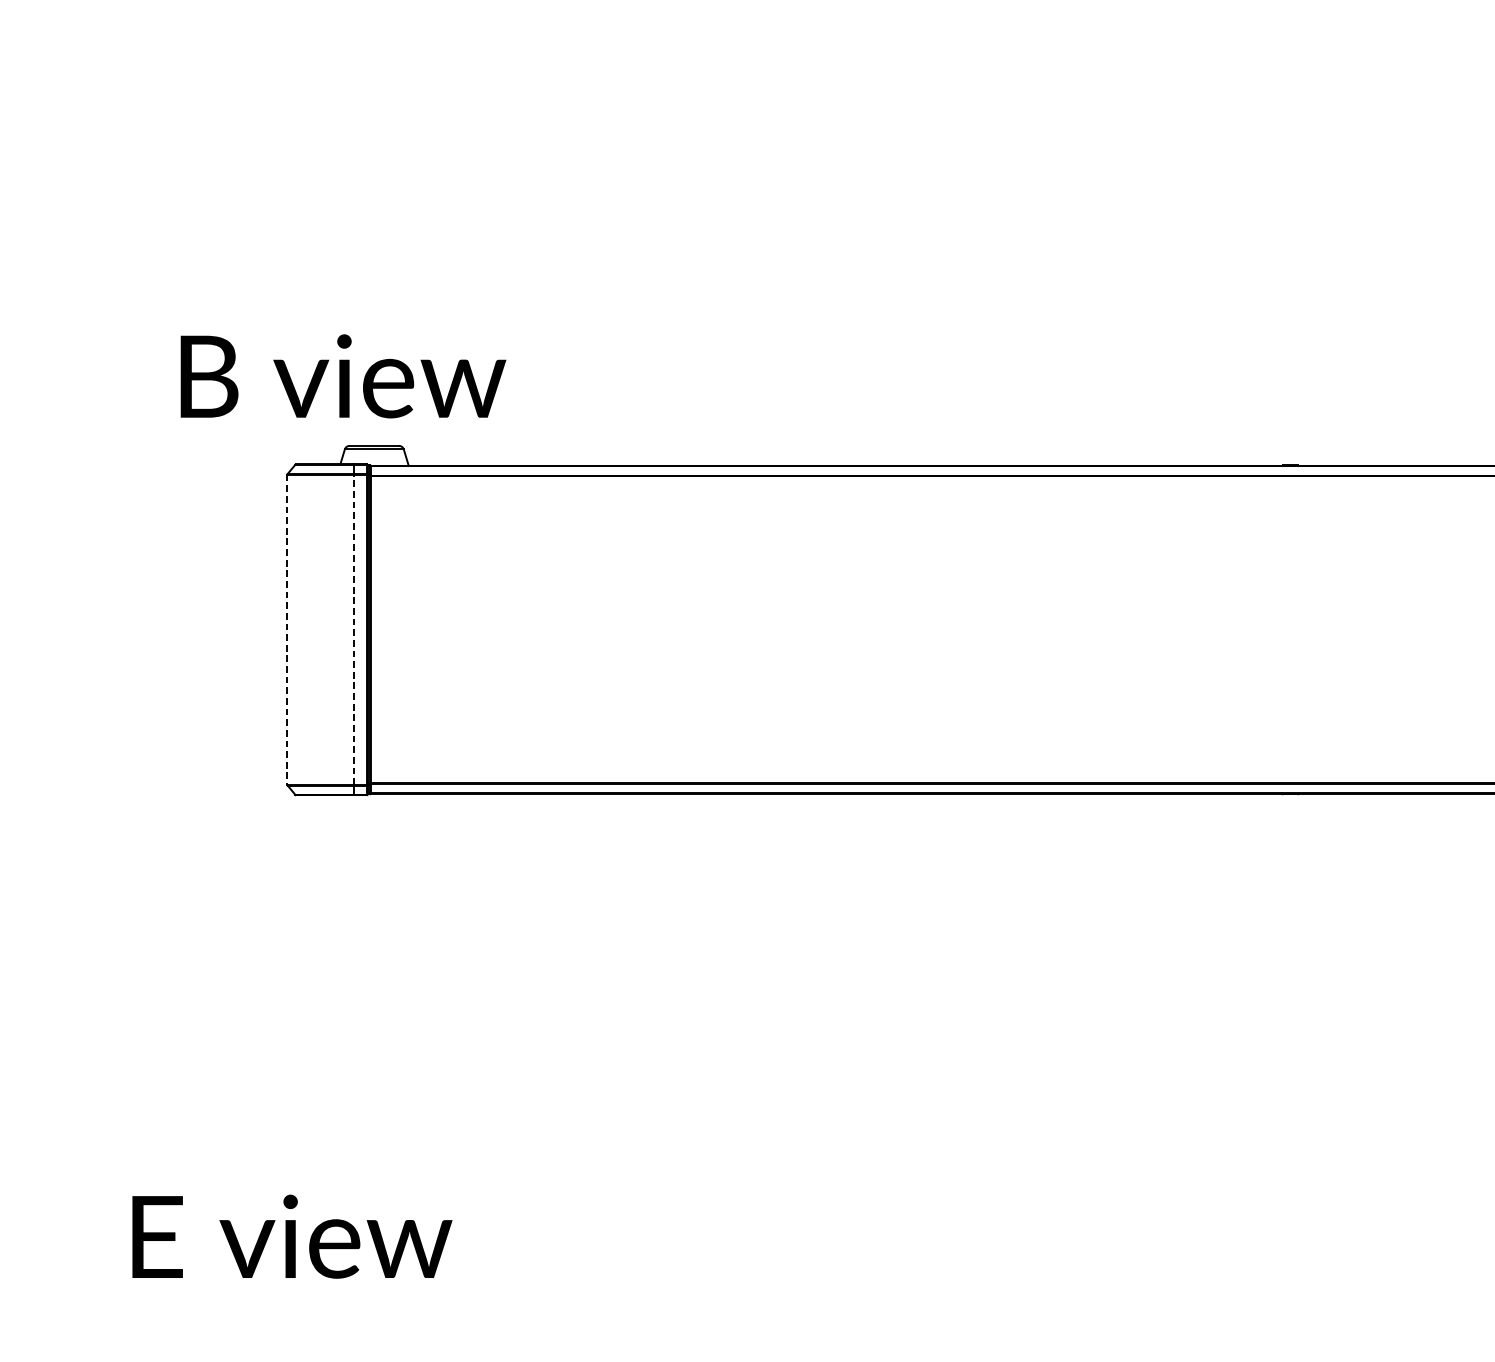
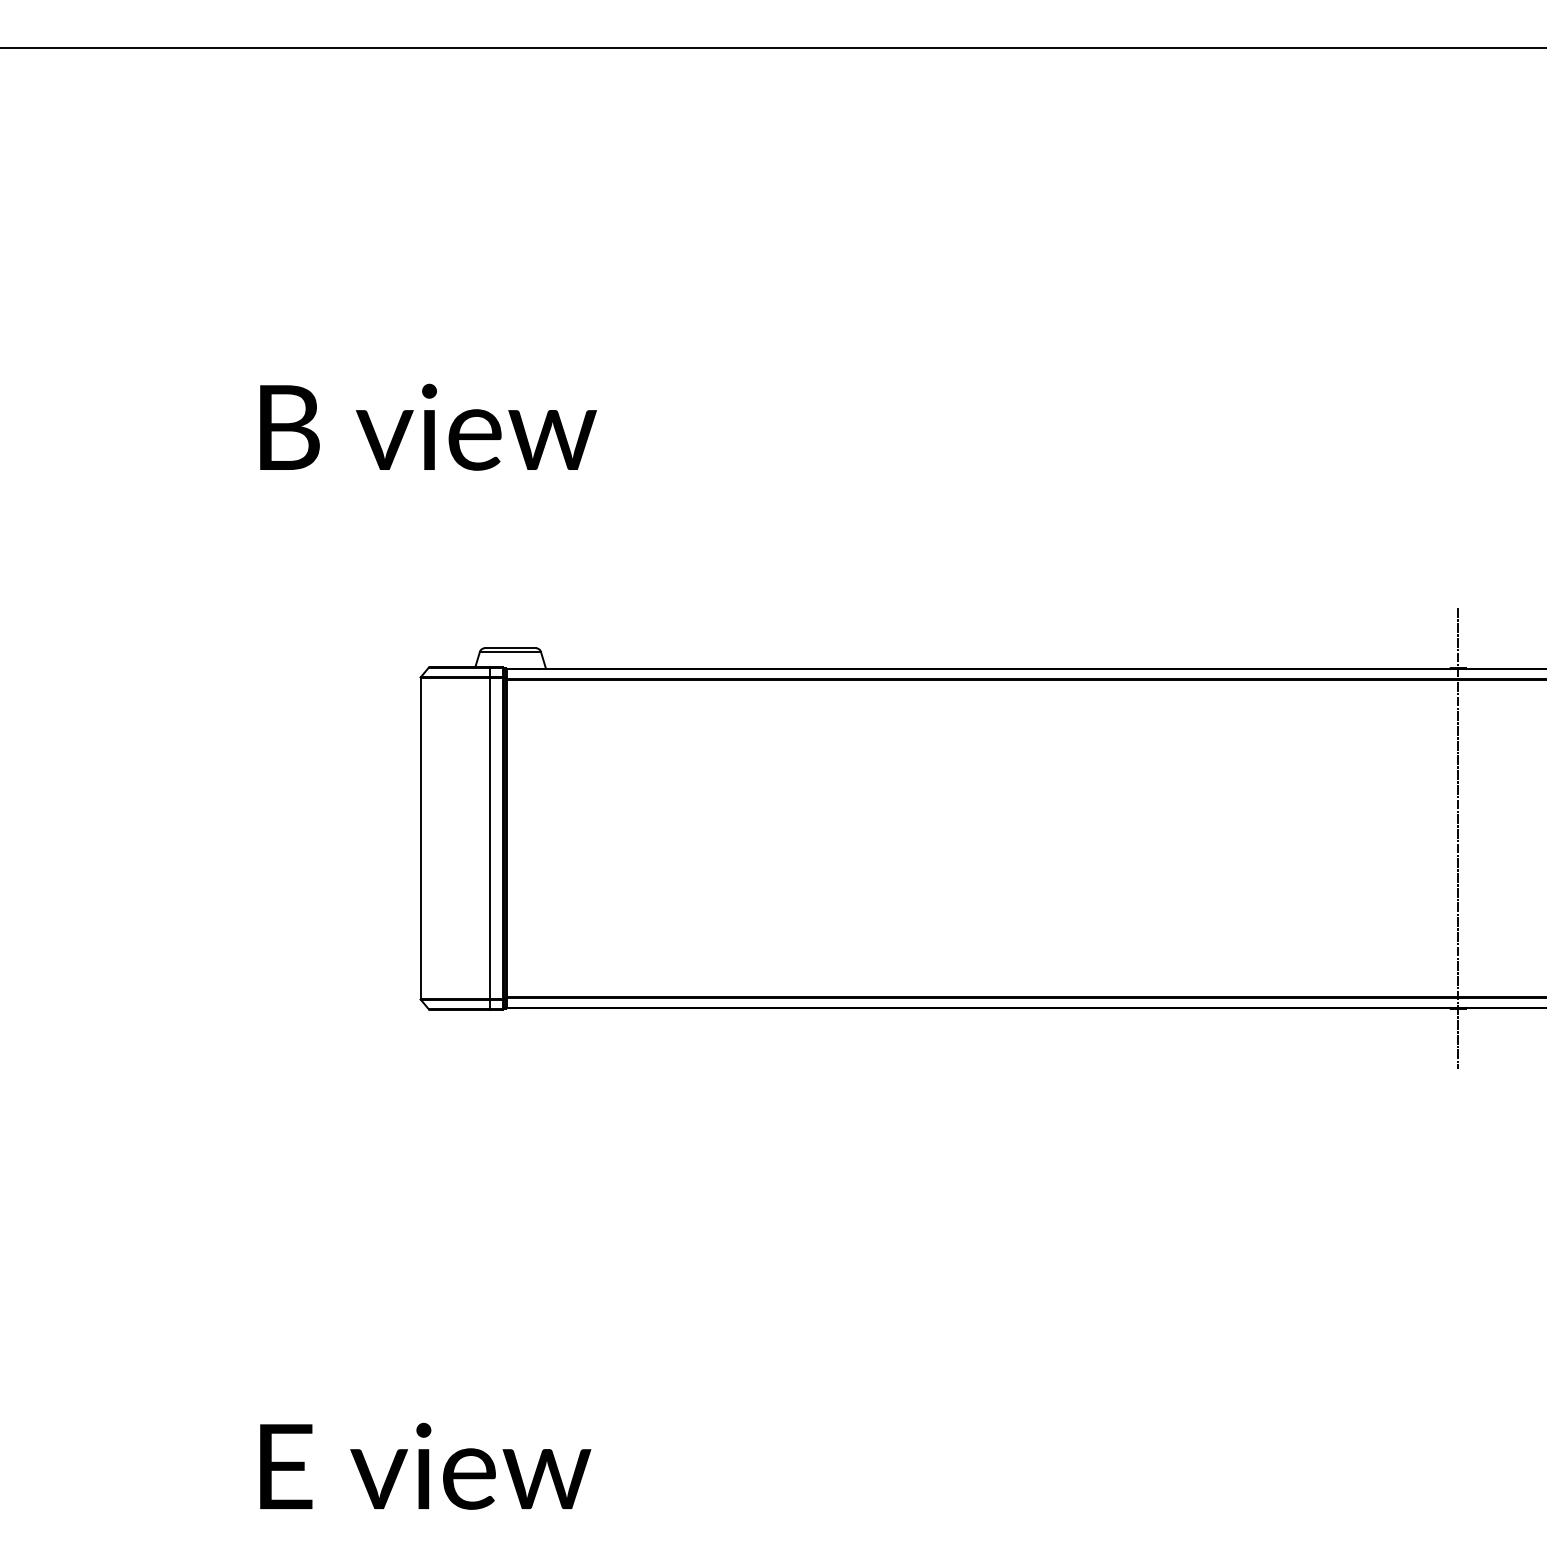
text: (343, 375) -> (428, 426), moved
line: (354, 628) -> (489, 837), dashed -> solid
line: (287, 629) -> (420, 838), dashed -> solid
line: (1290, 629) -> (1458, 838), added

